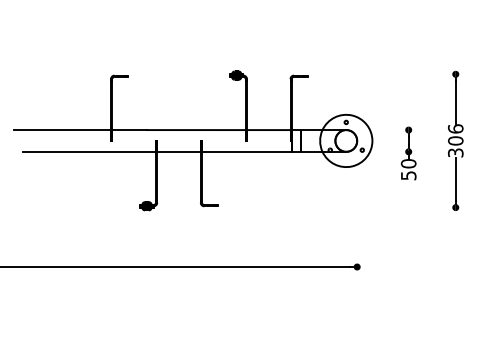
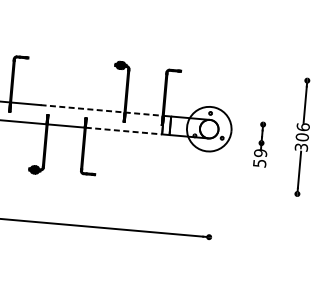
line: (218, 130) -> (101, 110), solid -> dashed
line: (246, 151) -> (123, 130), solid -> dashed
text: (408, 163) -> (260, 152), 50 -> 59

